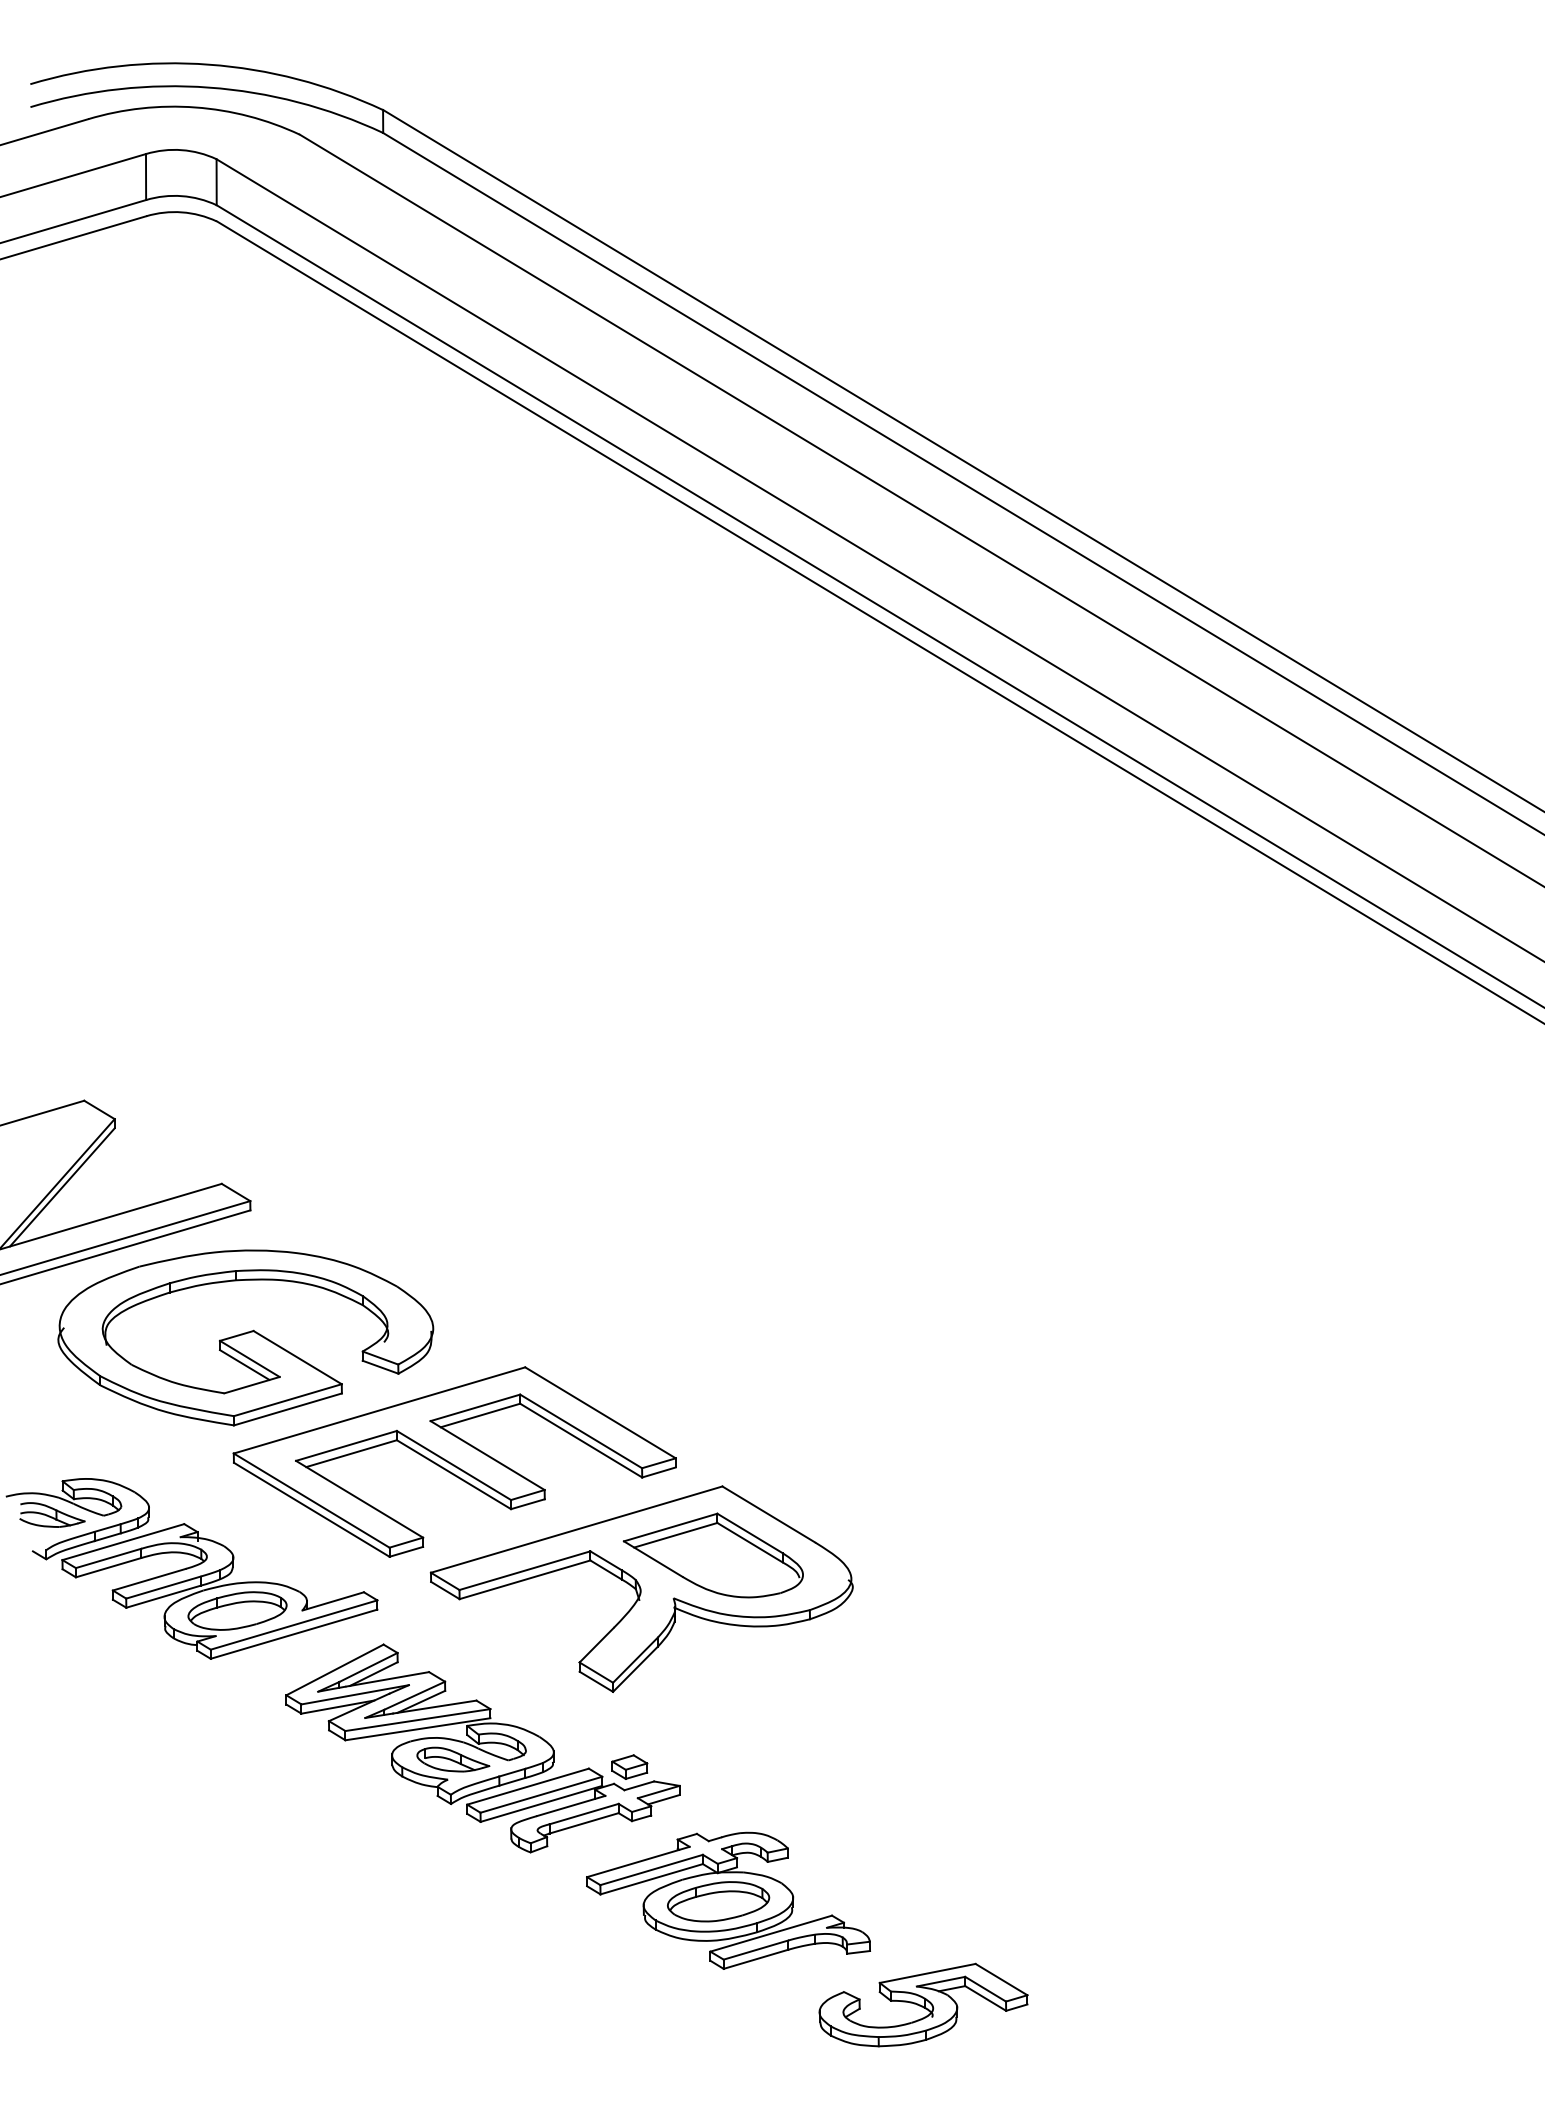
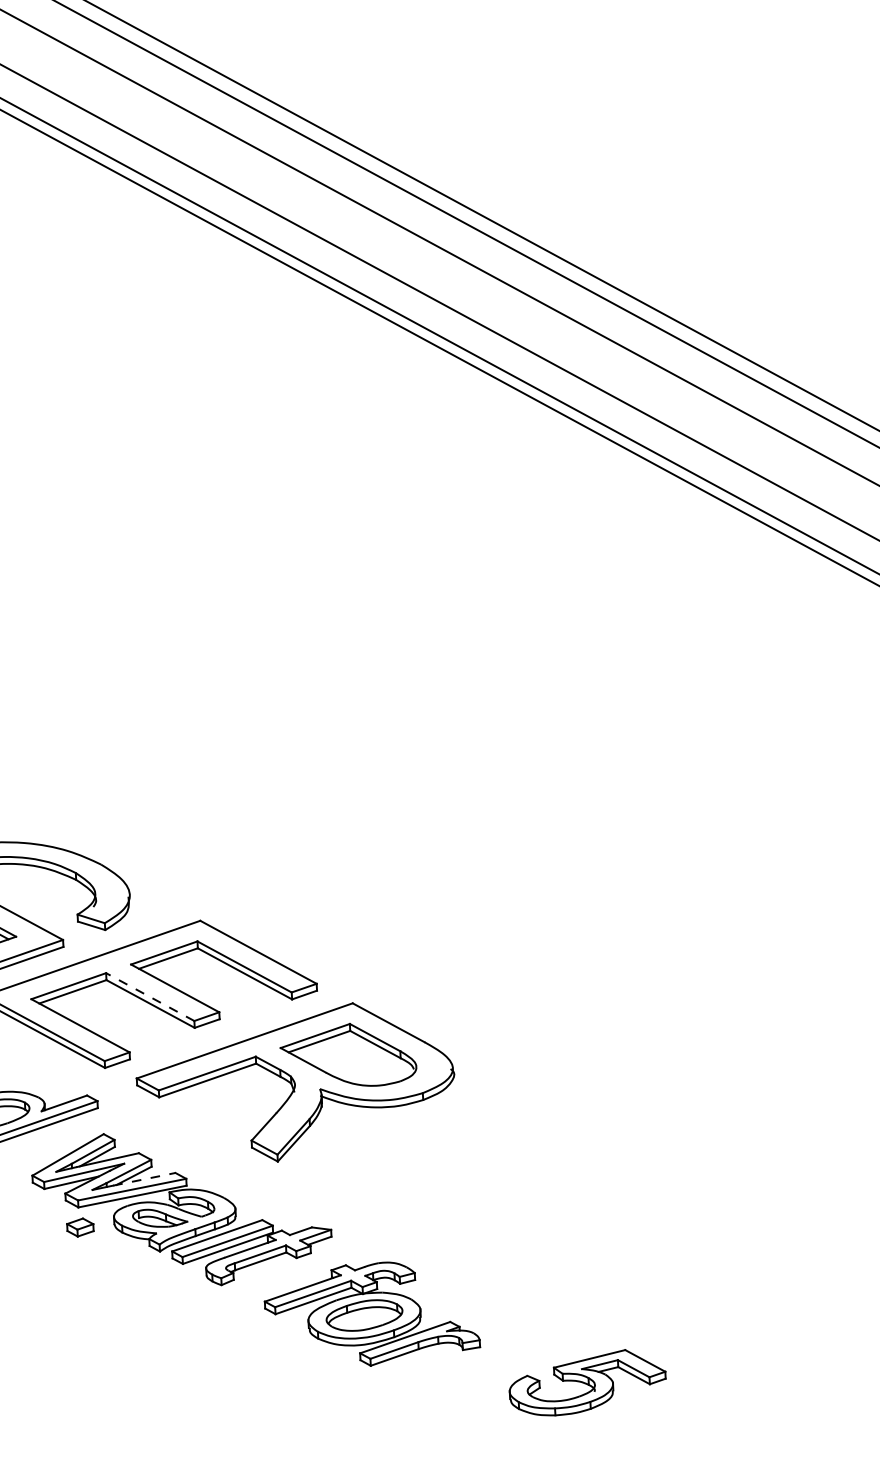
line: (453, 1465) -> (149, 997), solid -> dashed
line: (435, 1707) -> (144, 1179), solid -> dashed
part: (629, 1766) -> (80, 1227), moved
part: (923, 2004) -> (587, 1382), moved

